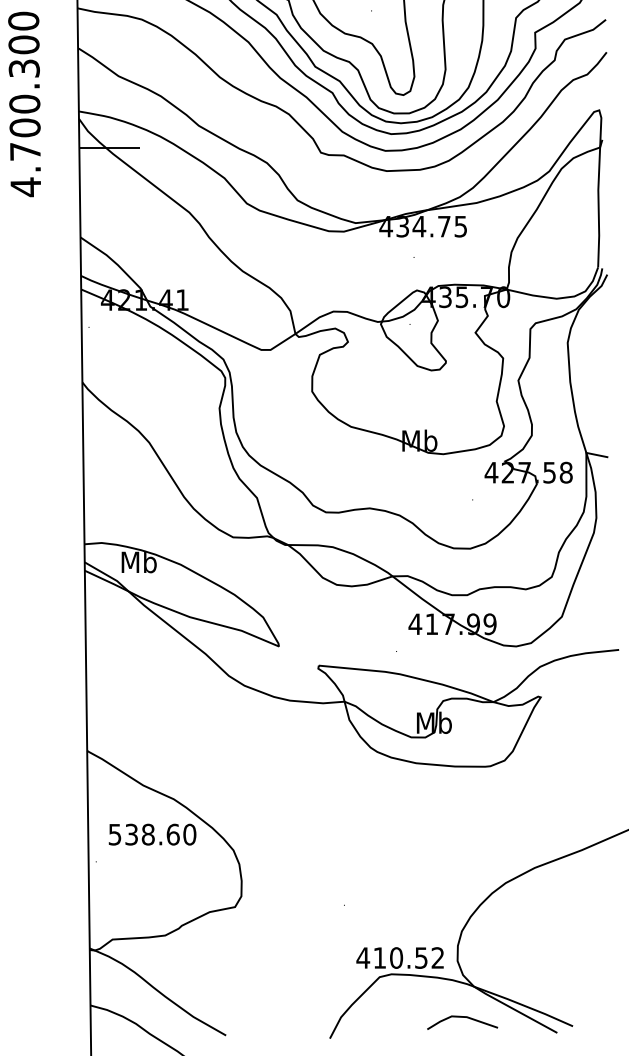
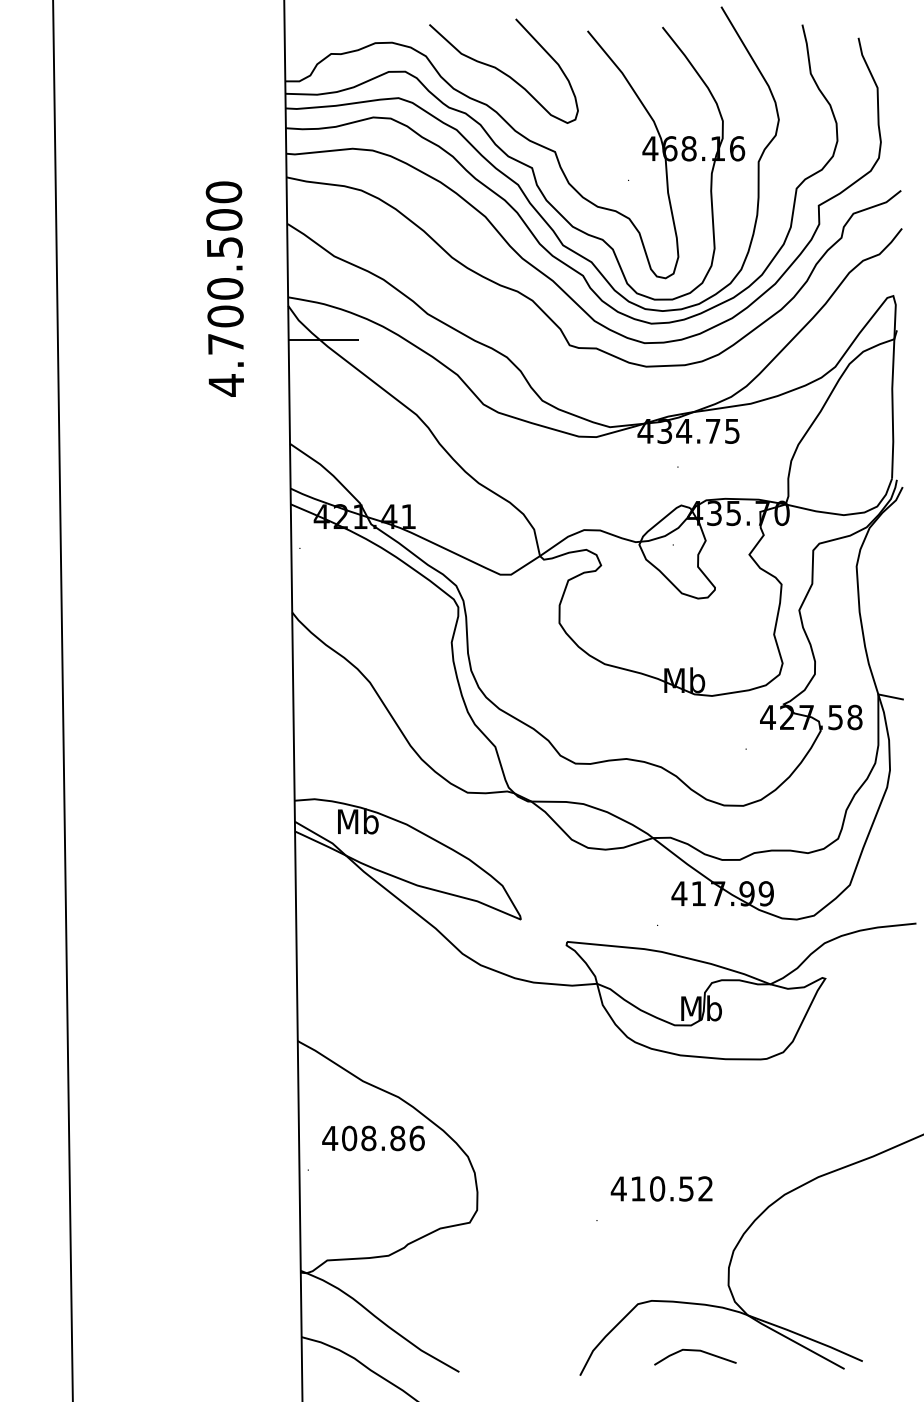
text: (24, 68) -> (224, 247), 4.700.300 -> 4.700.500
text: (152, 834) -> (373, 1138), 538.60 -> 408.86
text: (399, 957) -> (661, 1188), moved
line: (462, 1017) -> (695, 1351), moved

